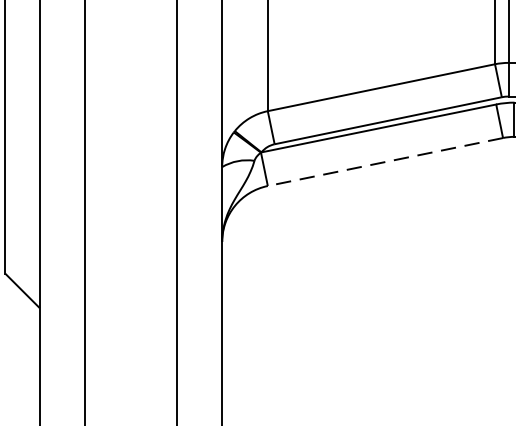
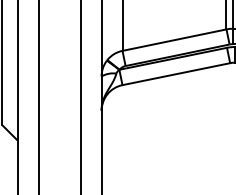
line: (385, 162) -> (176, 74), dashed -> solid

